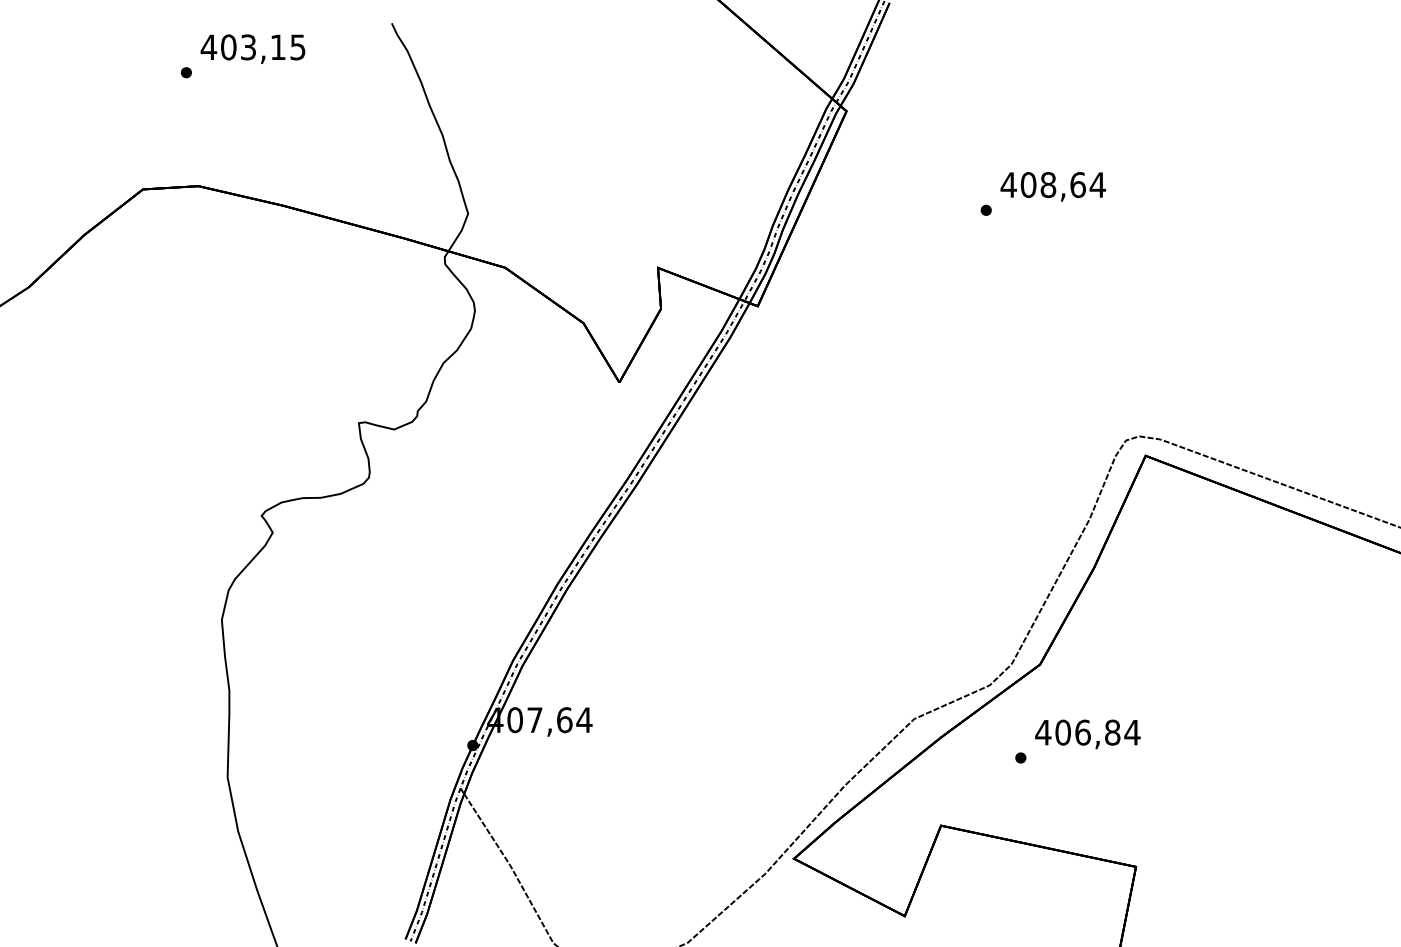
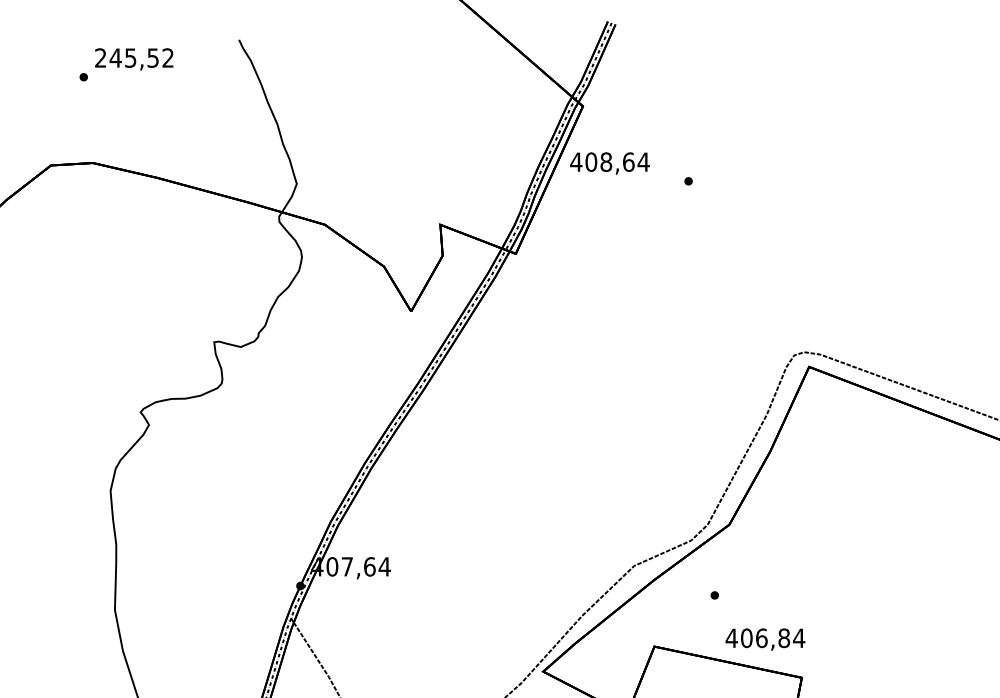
text: (252, 47) -> (133, 58), 403,15 -> 245,52
text: (1052, 186) -> (609, 163), moved
text: (1087, 734) -> (765, 639), moved

